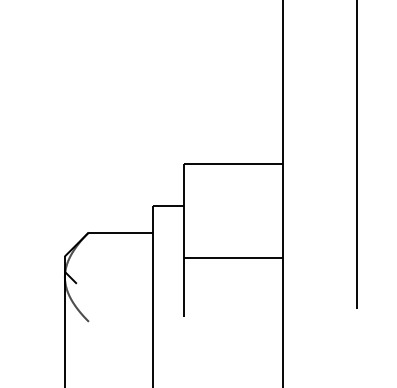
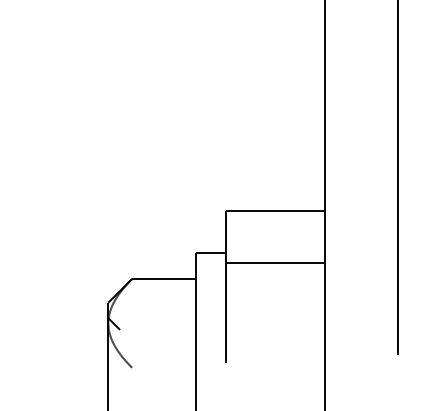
line: (233, 258) -> (275, 263), moved

